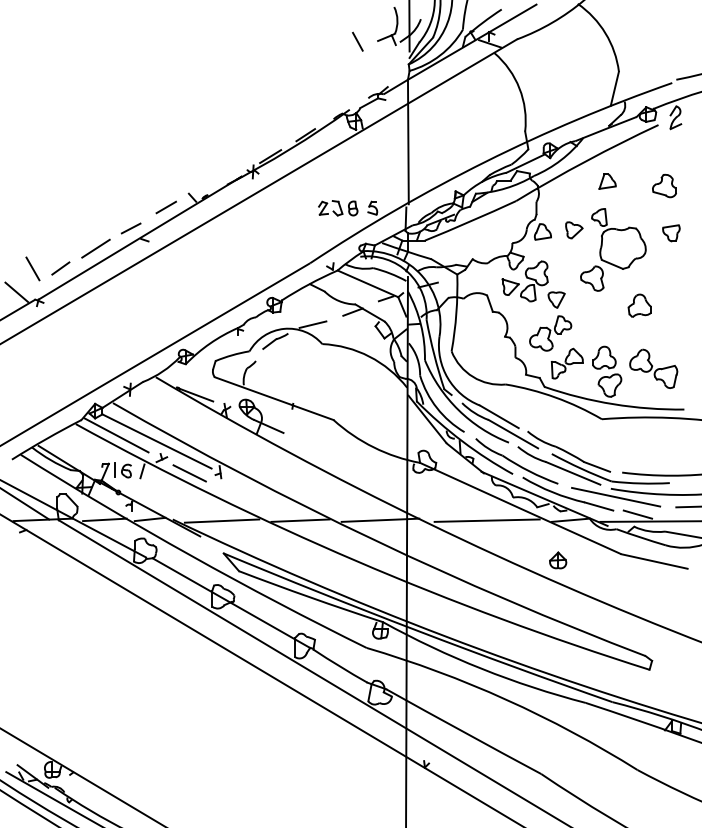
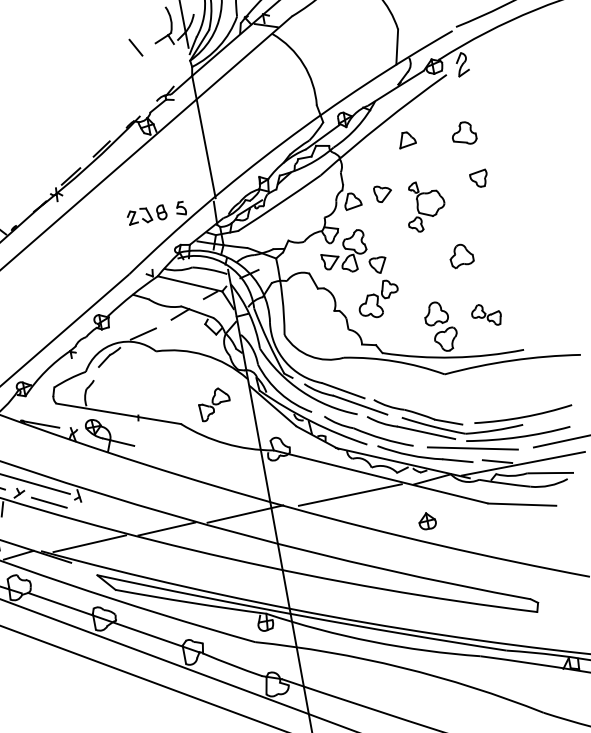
part: (613, 249) -> (425, 205), size x0.6
part: (566, 363) -> (213, 404), moved
part: (653, 368) -> (486, 315), size x0.6

